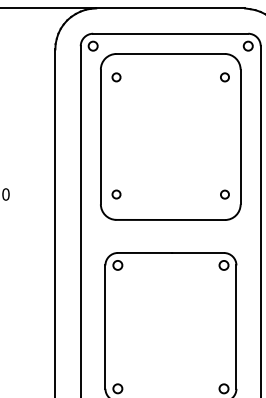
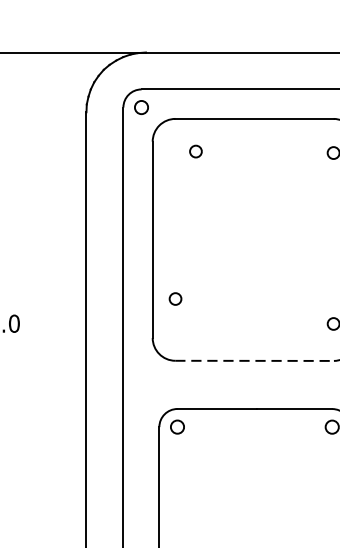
part: (116, 77) -> (195, 151), moved
part: (116, 194) -> (175, 298), moved
line: (171, 219) -> (255, 360), solid -> dashed

